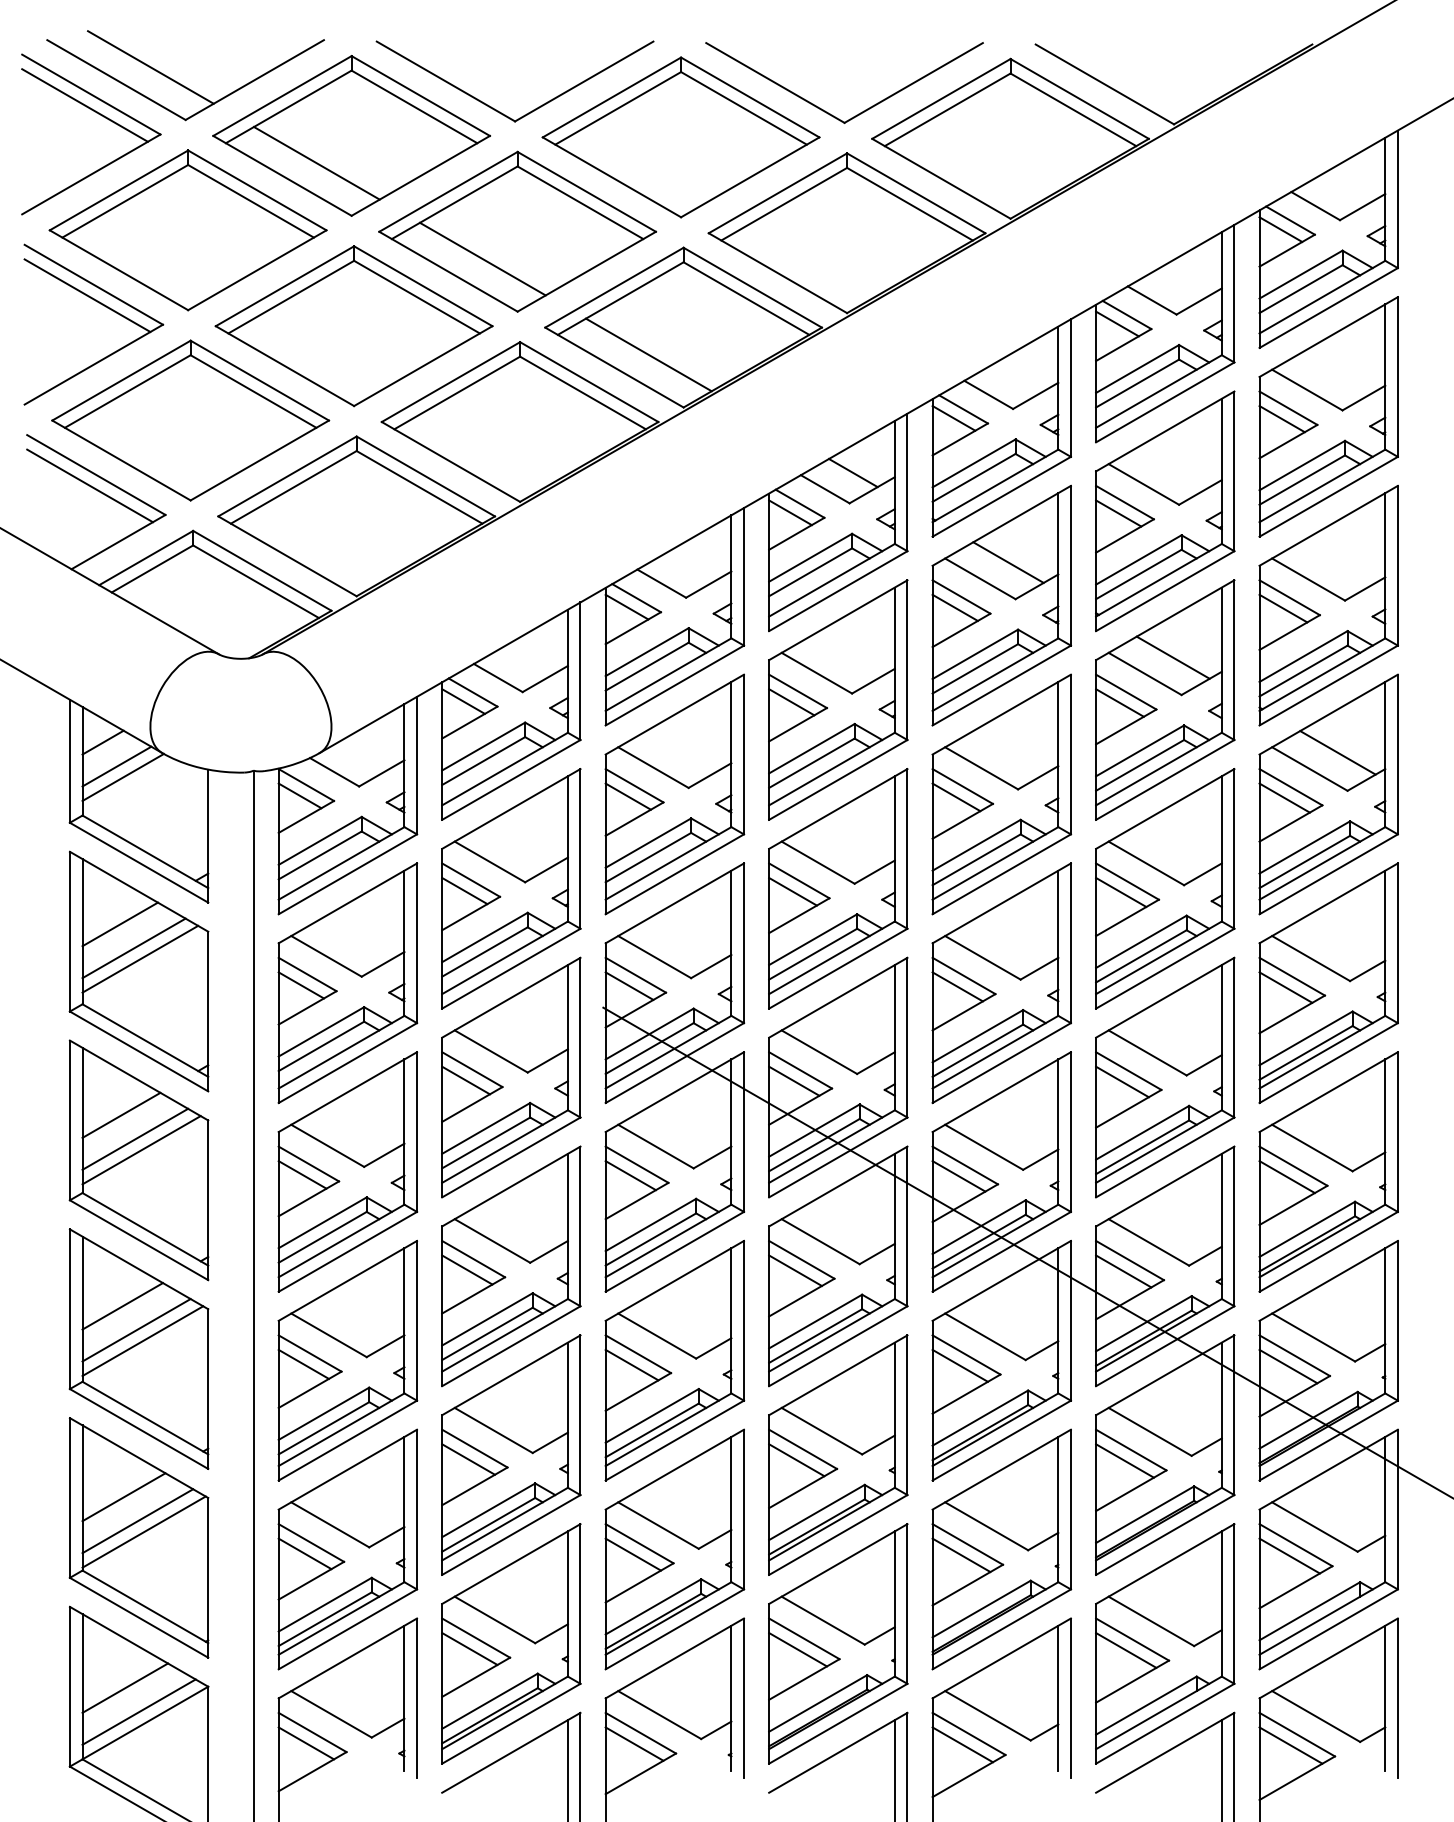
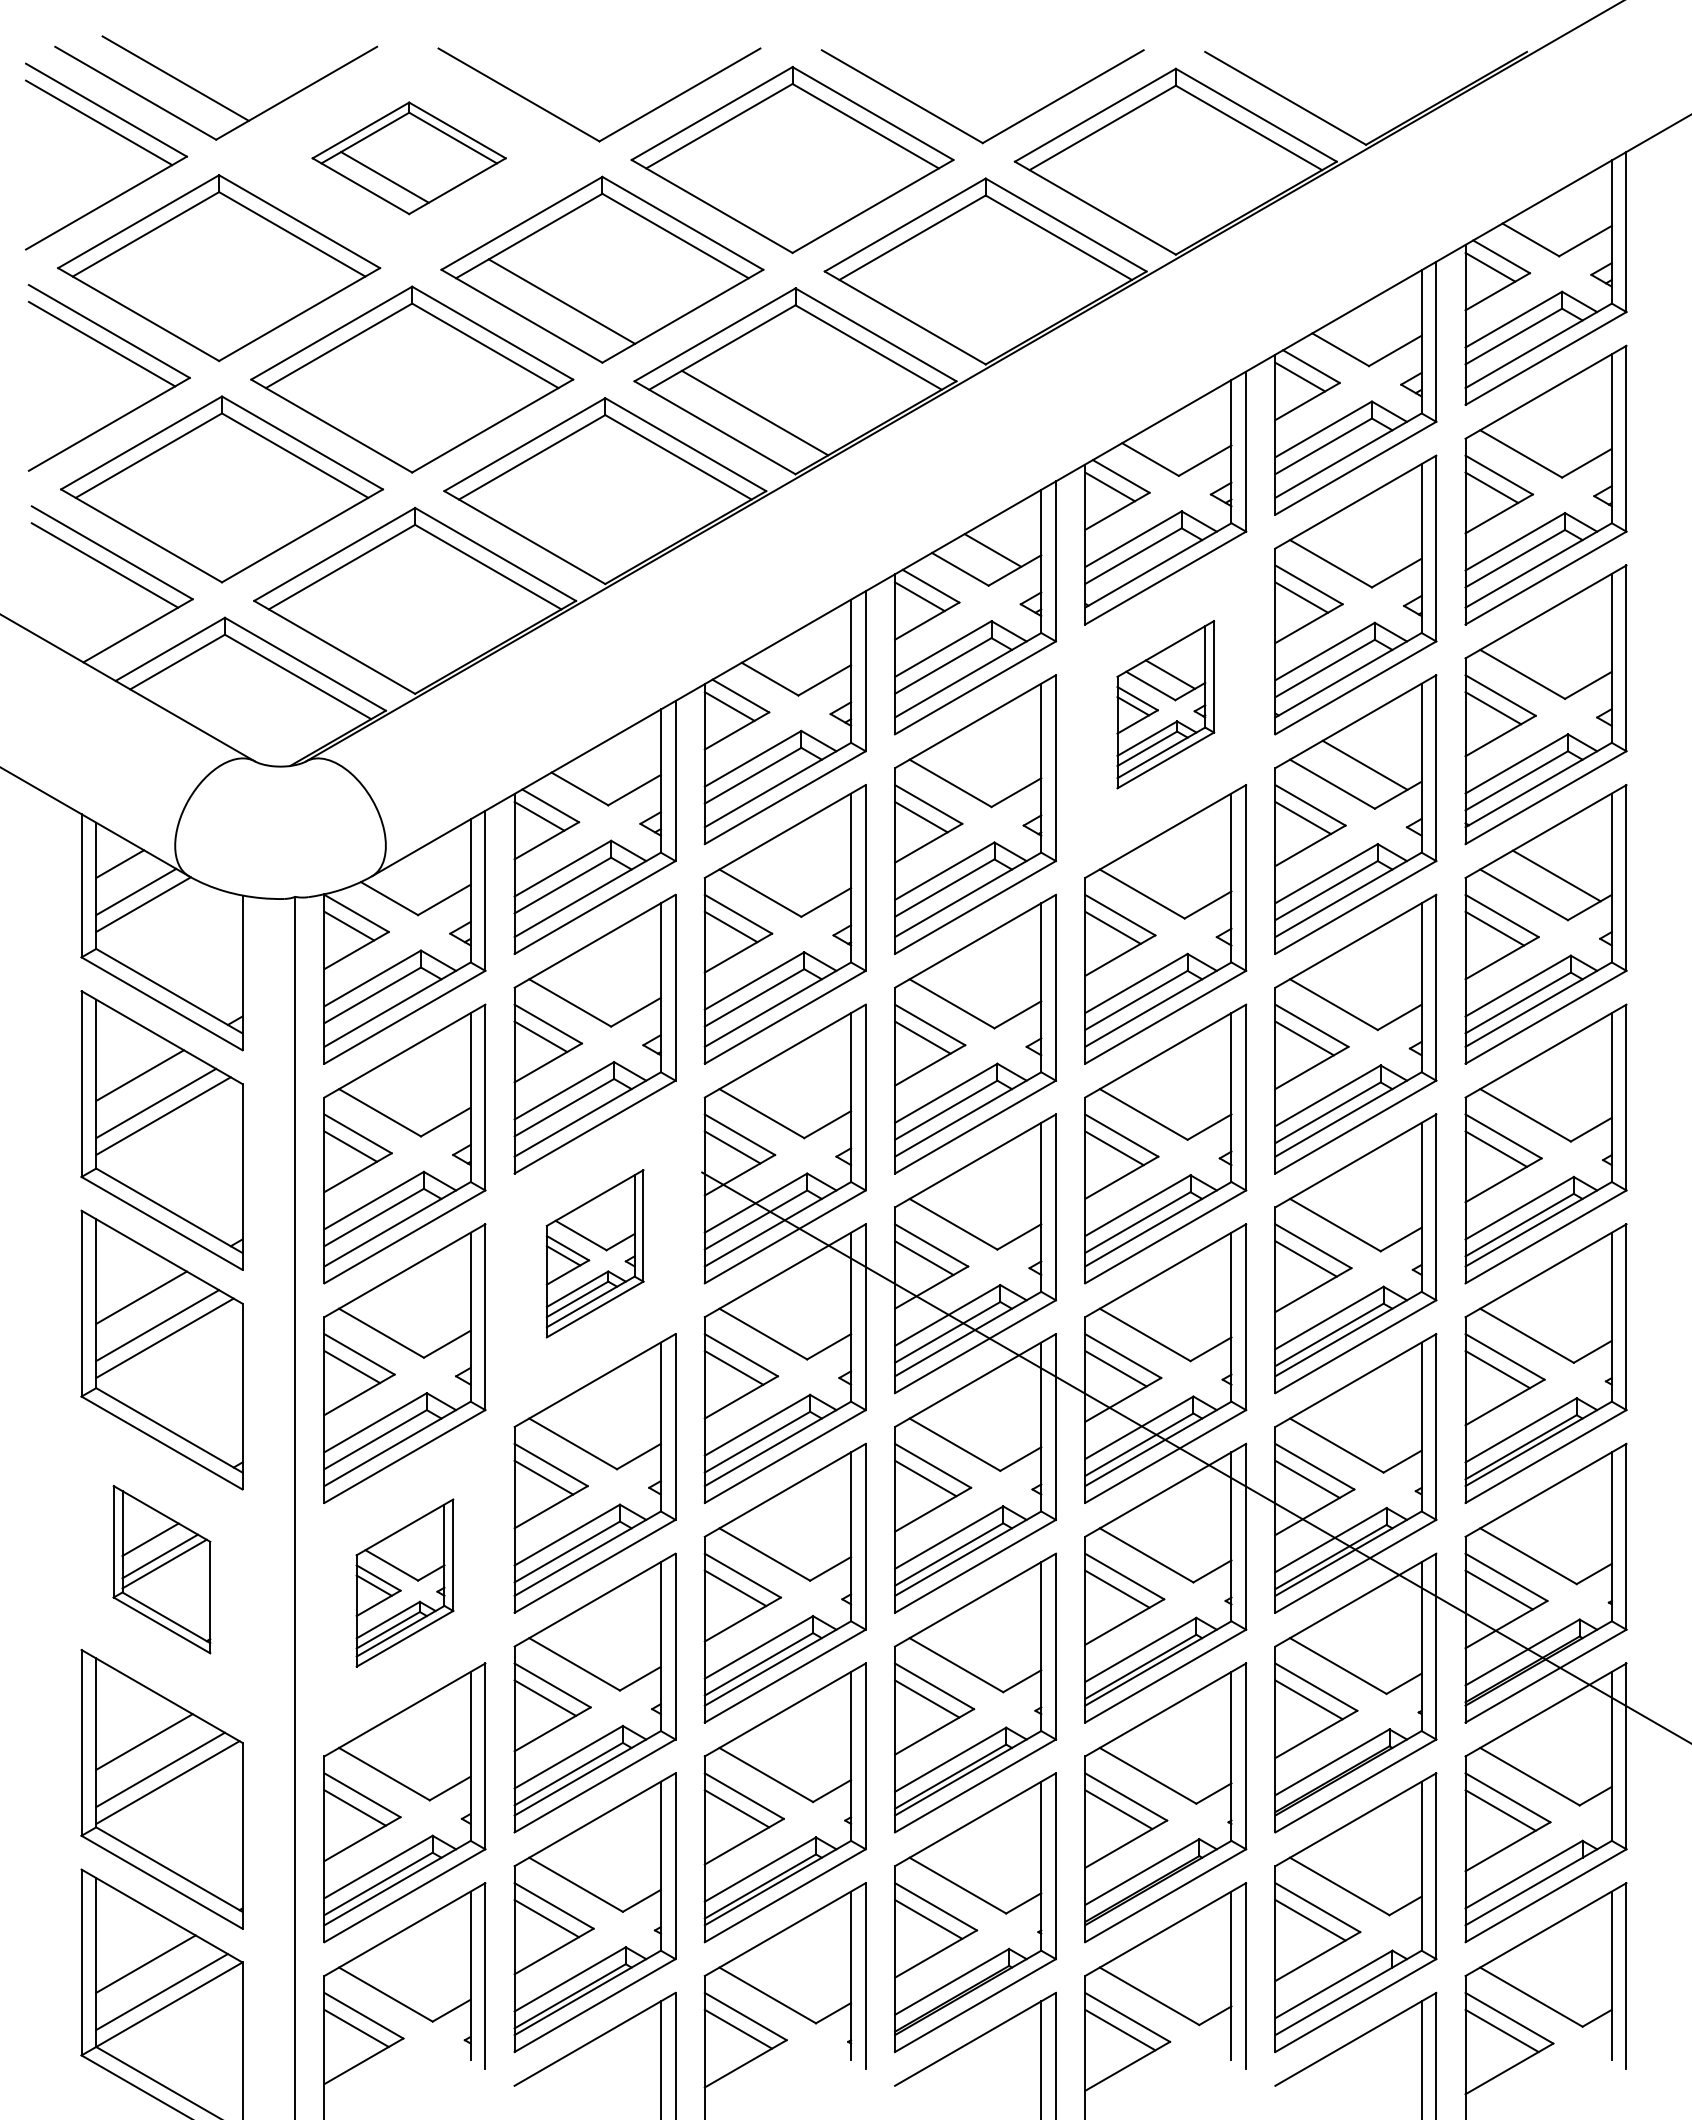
part: (351, 135) -> (409, 157), size x0.6
part: (1001, 605) -> (1165, 704), size x0.6
part: (511, 1077) -> (595, 1253), size x0.6
part: (138, 1348) -> (161, 1568), size x0.6
part: (347, 1360) -> (404, 1582), size x0.6

